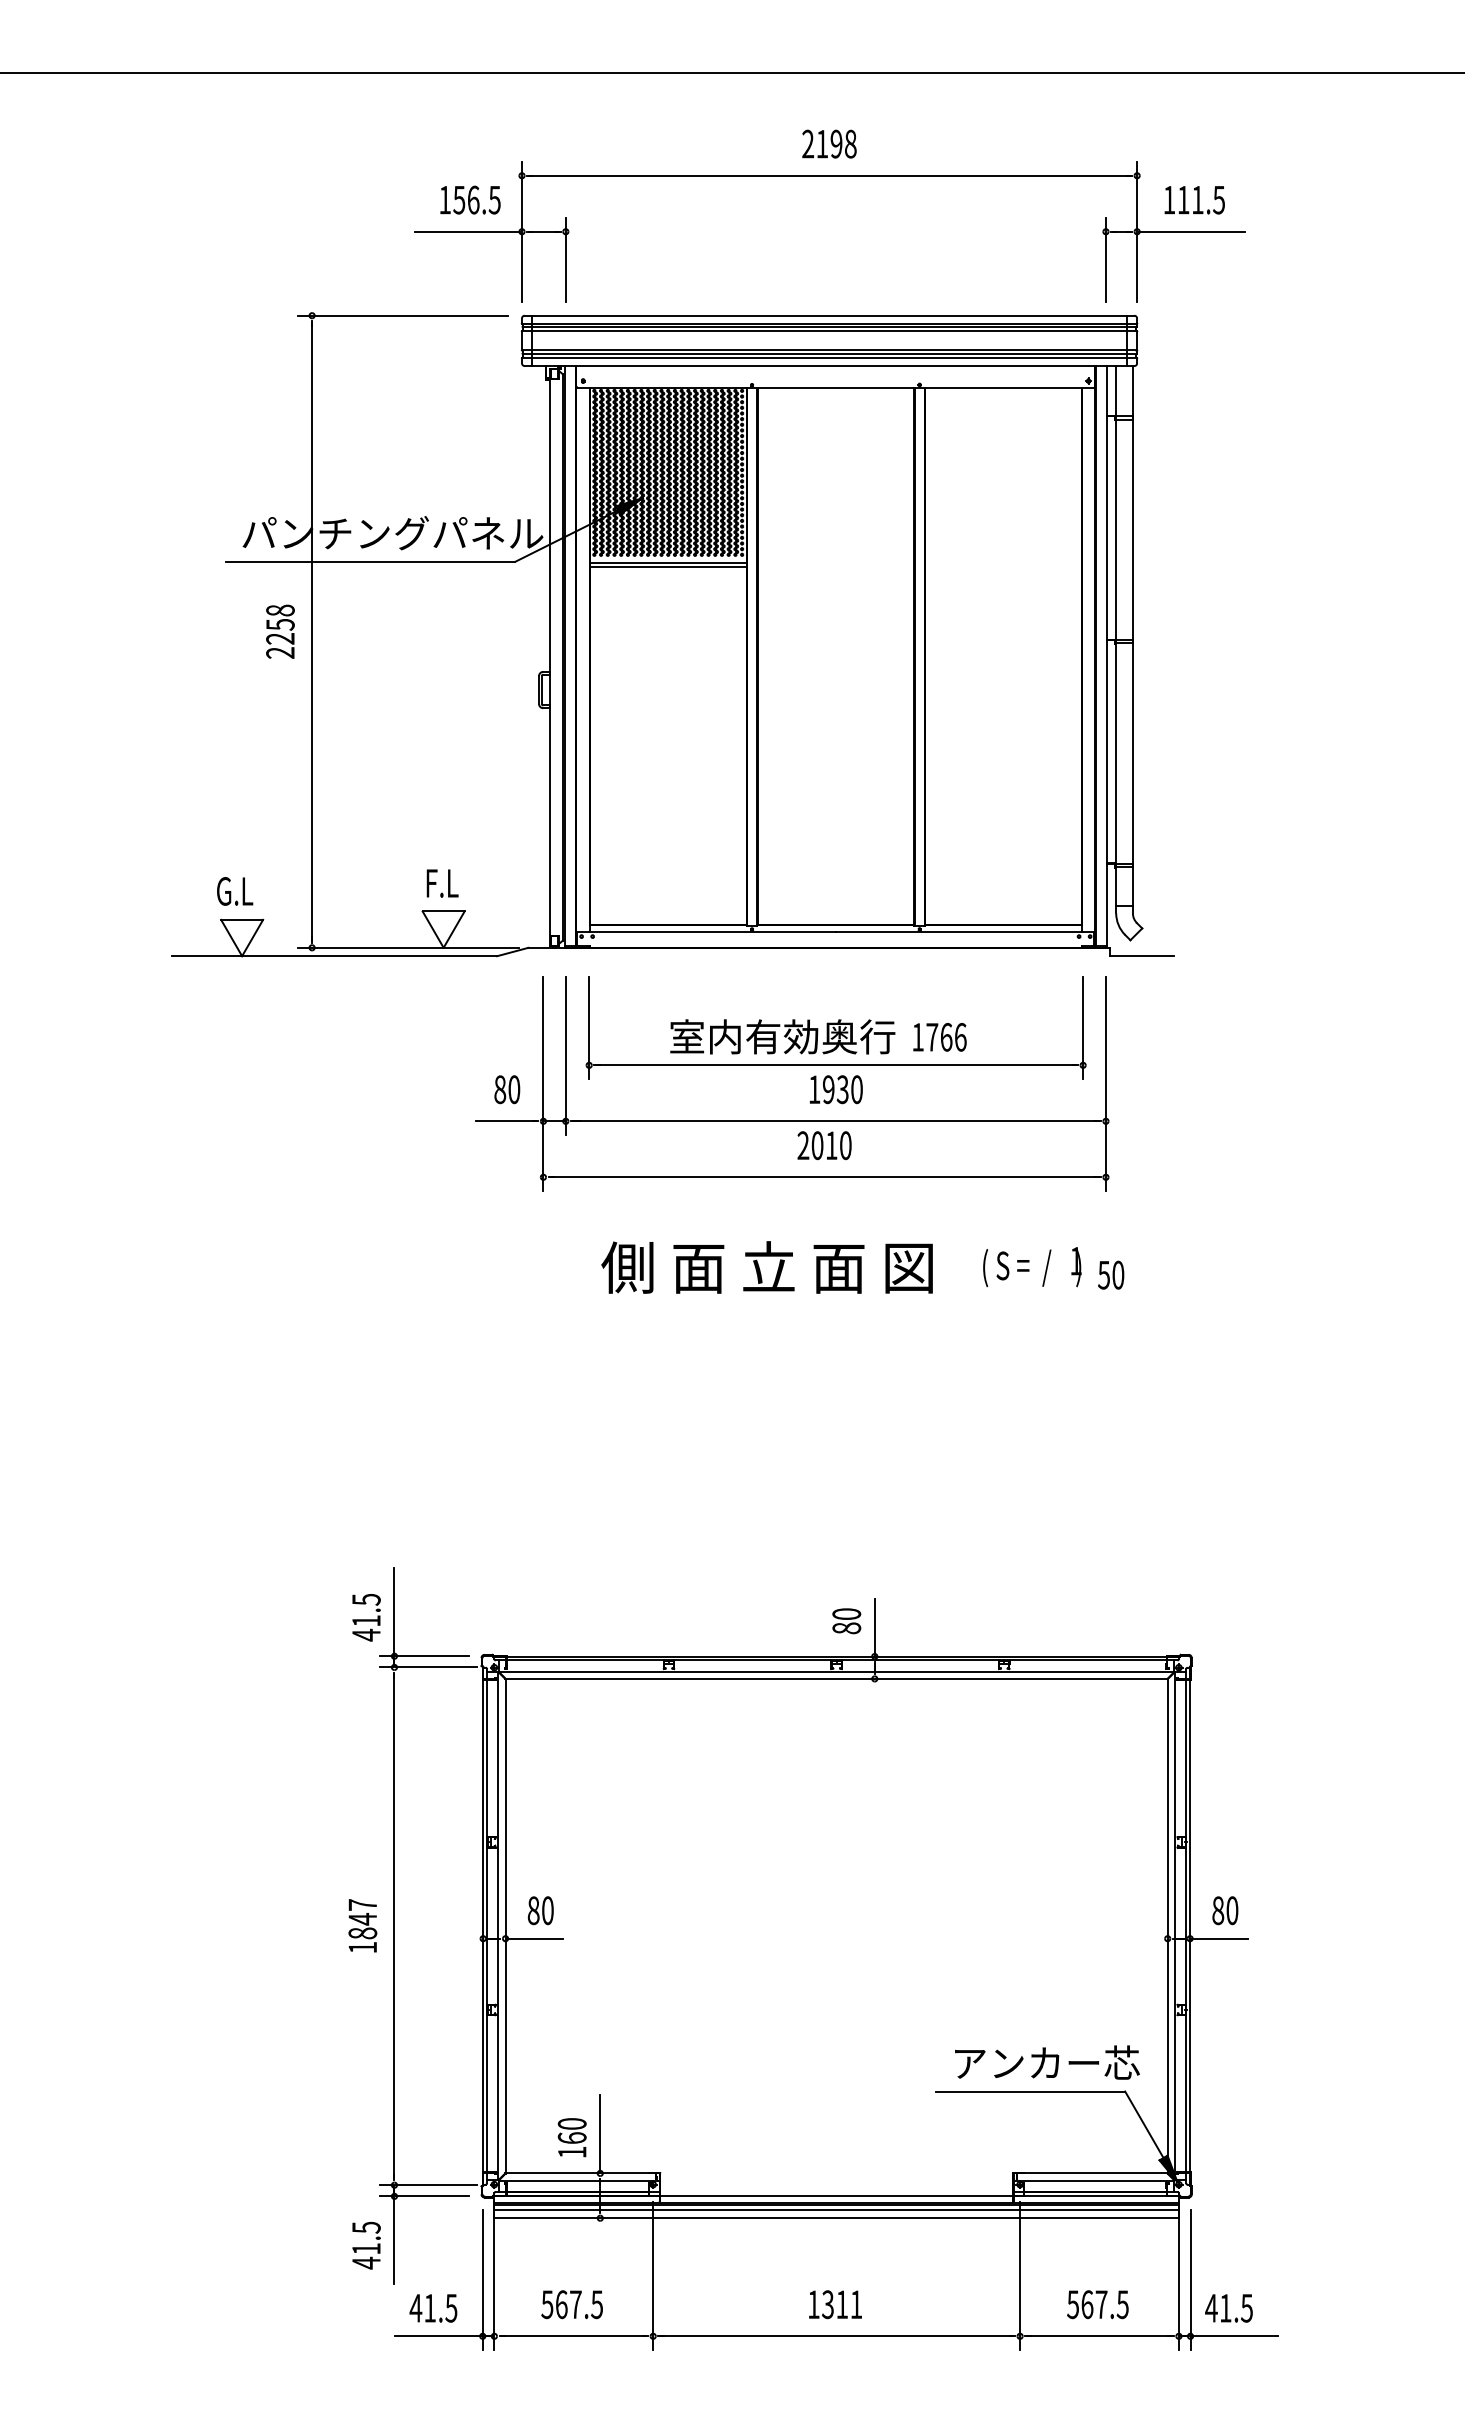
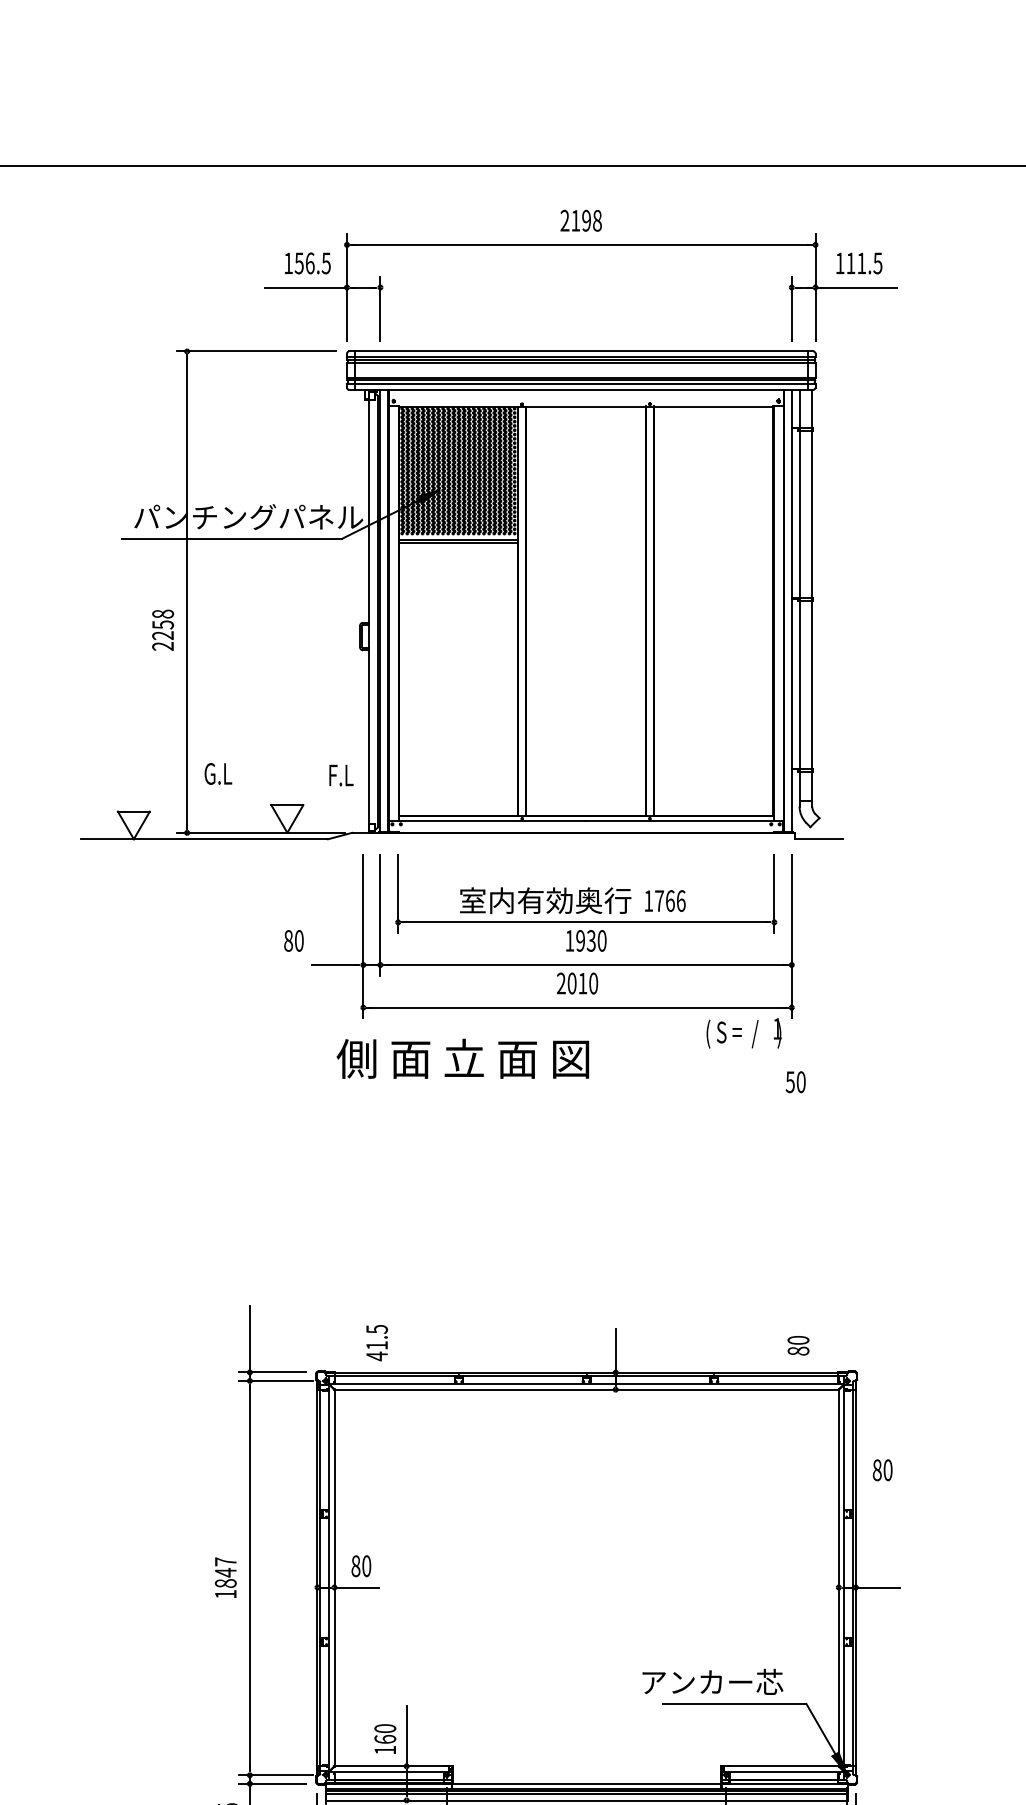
text: (280, 631) -> (163, 630), moved
text: (442, 883) -> (341, 775), moved
text: (235, 891) -> (218, 773), moved
text: (507, 1089) -> (294, 940), moved
text: (766, 1267) -> (462, 1058), moved
text: (1032, 1267) -> (744, 1033), moved
text: (366, 1617) -> (377, 1342), moved
text: (846, 1621) -> (798, 1345), moved
text: (1225, 1910) -> (882, 1470), moved
text: (1047, 2062) -> (712, 1681), moved

